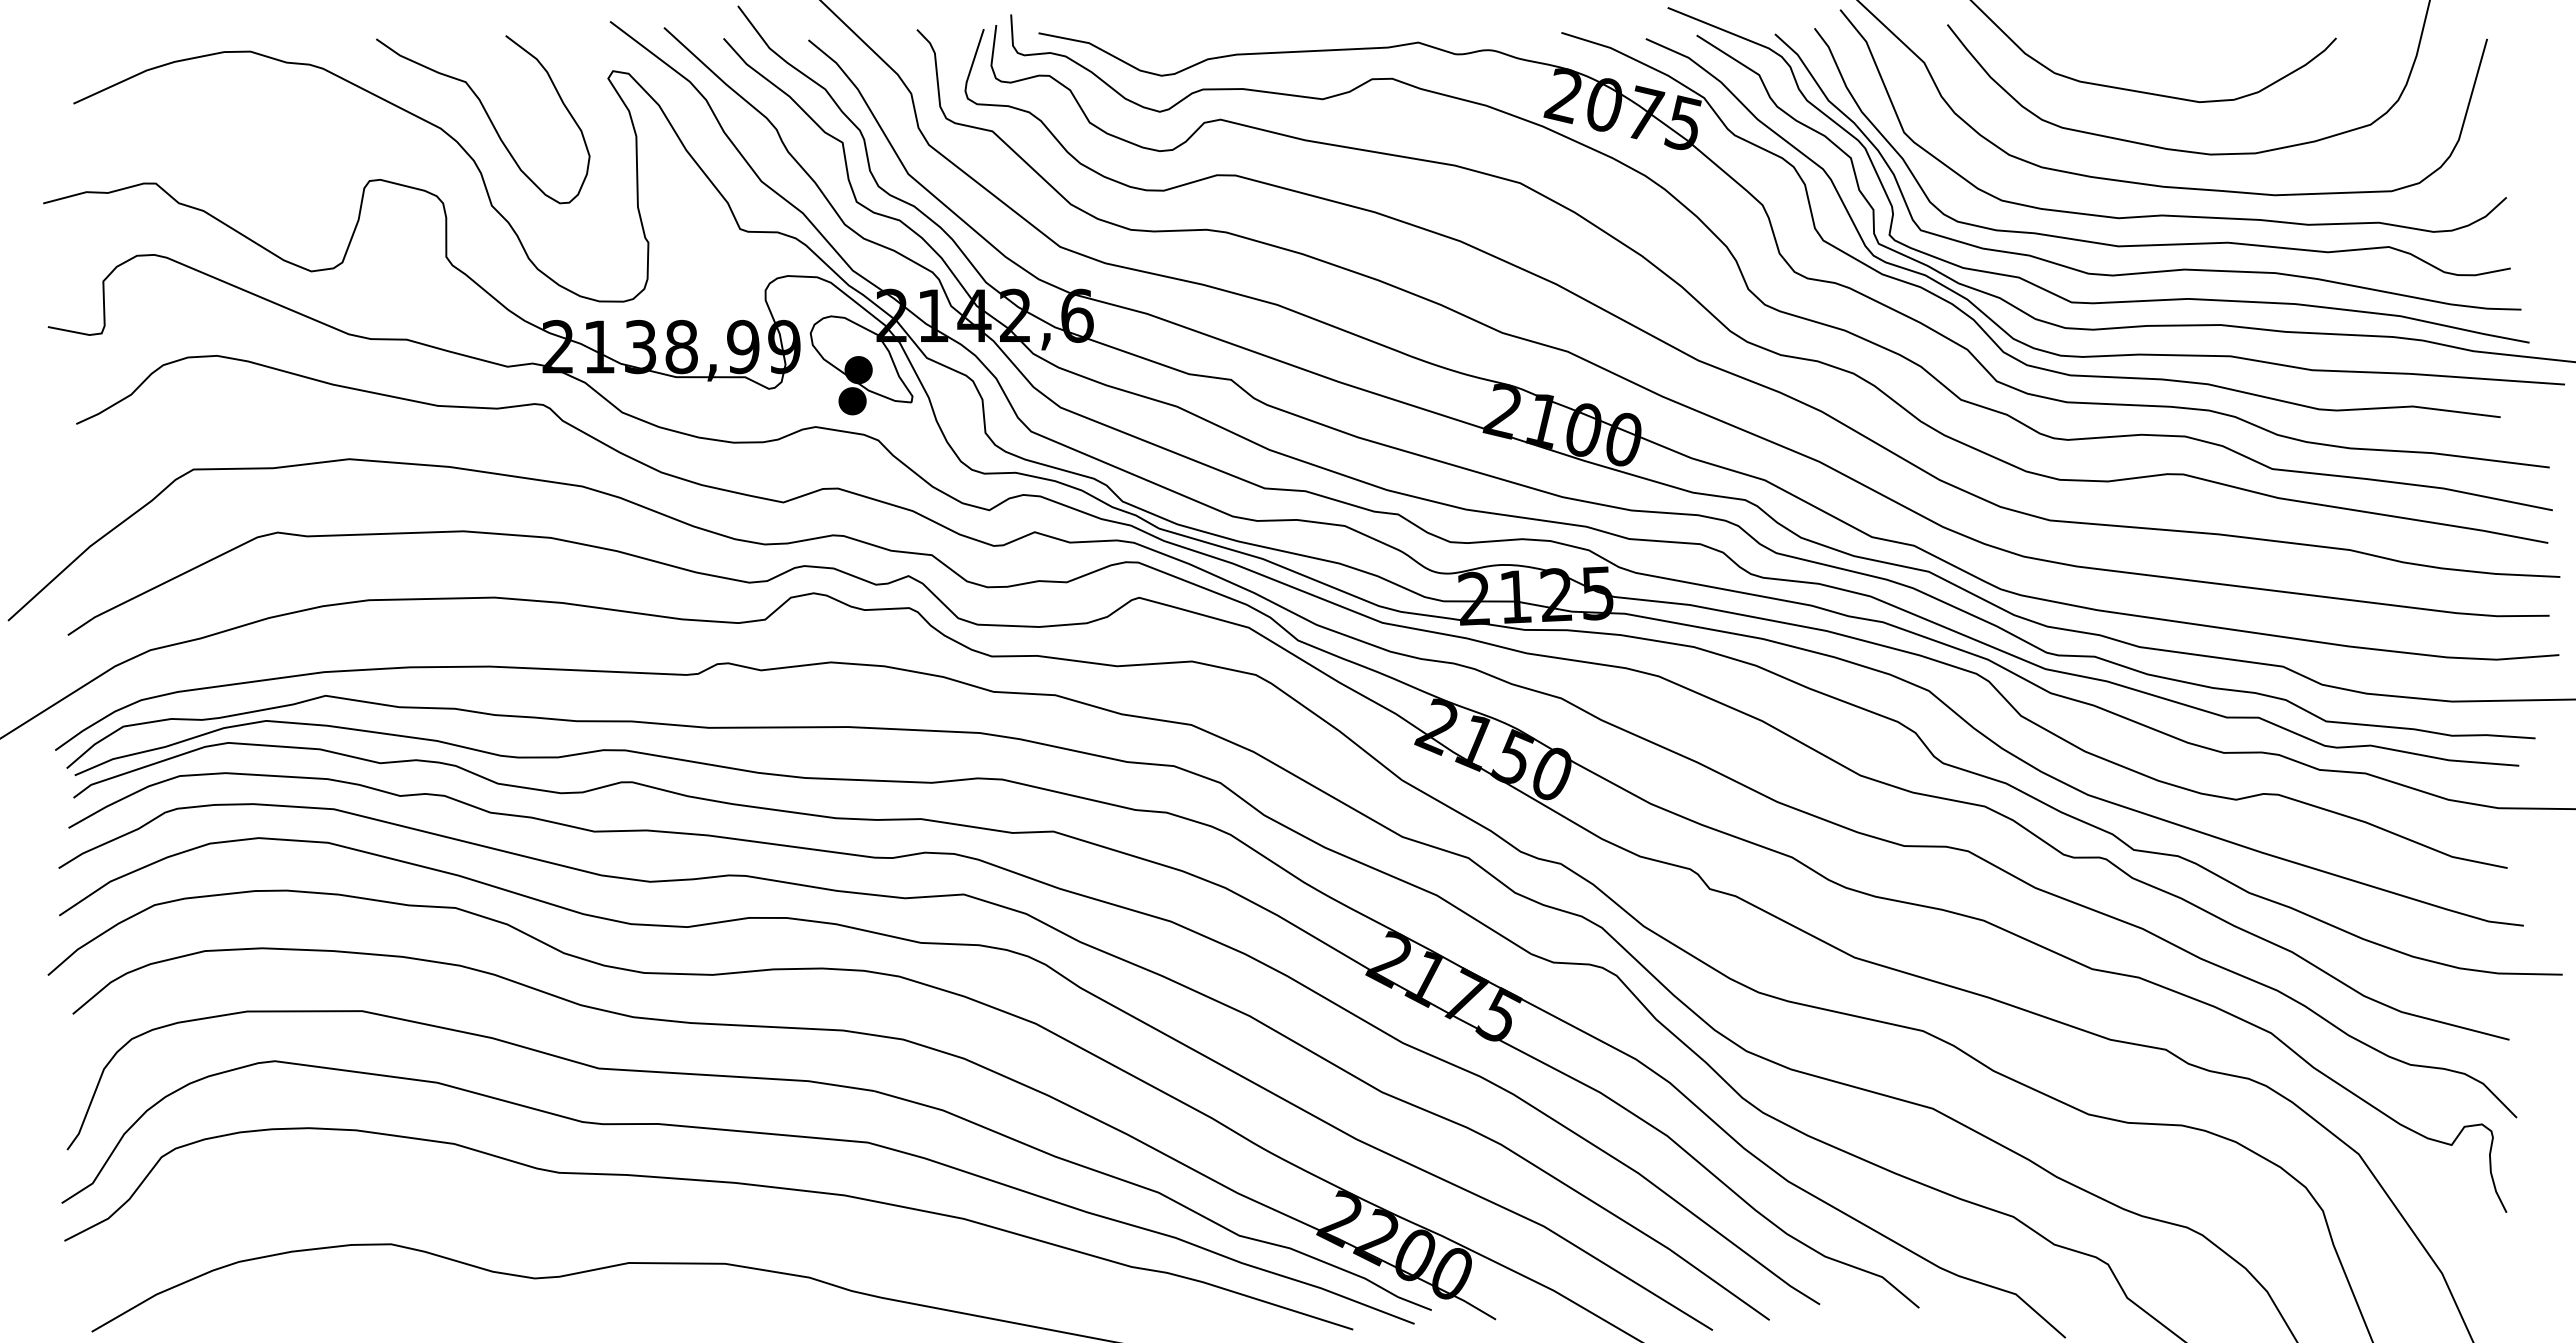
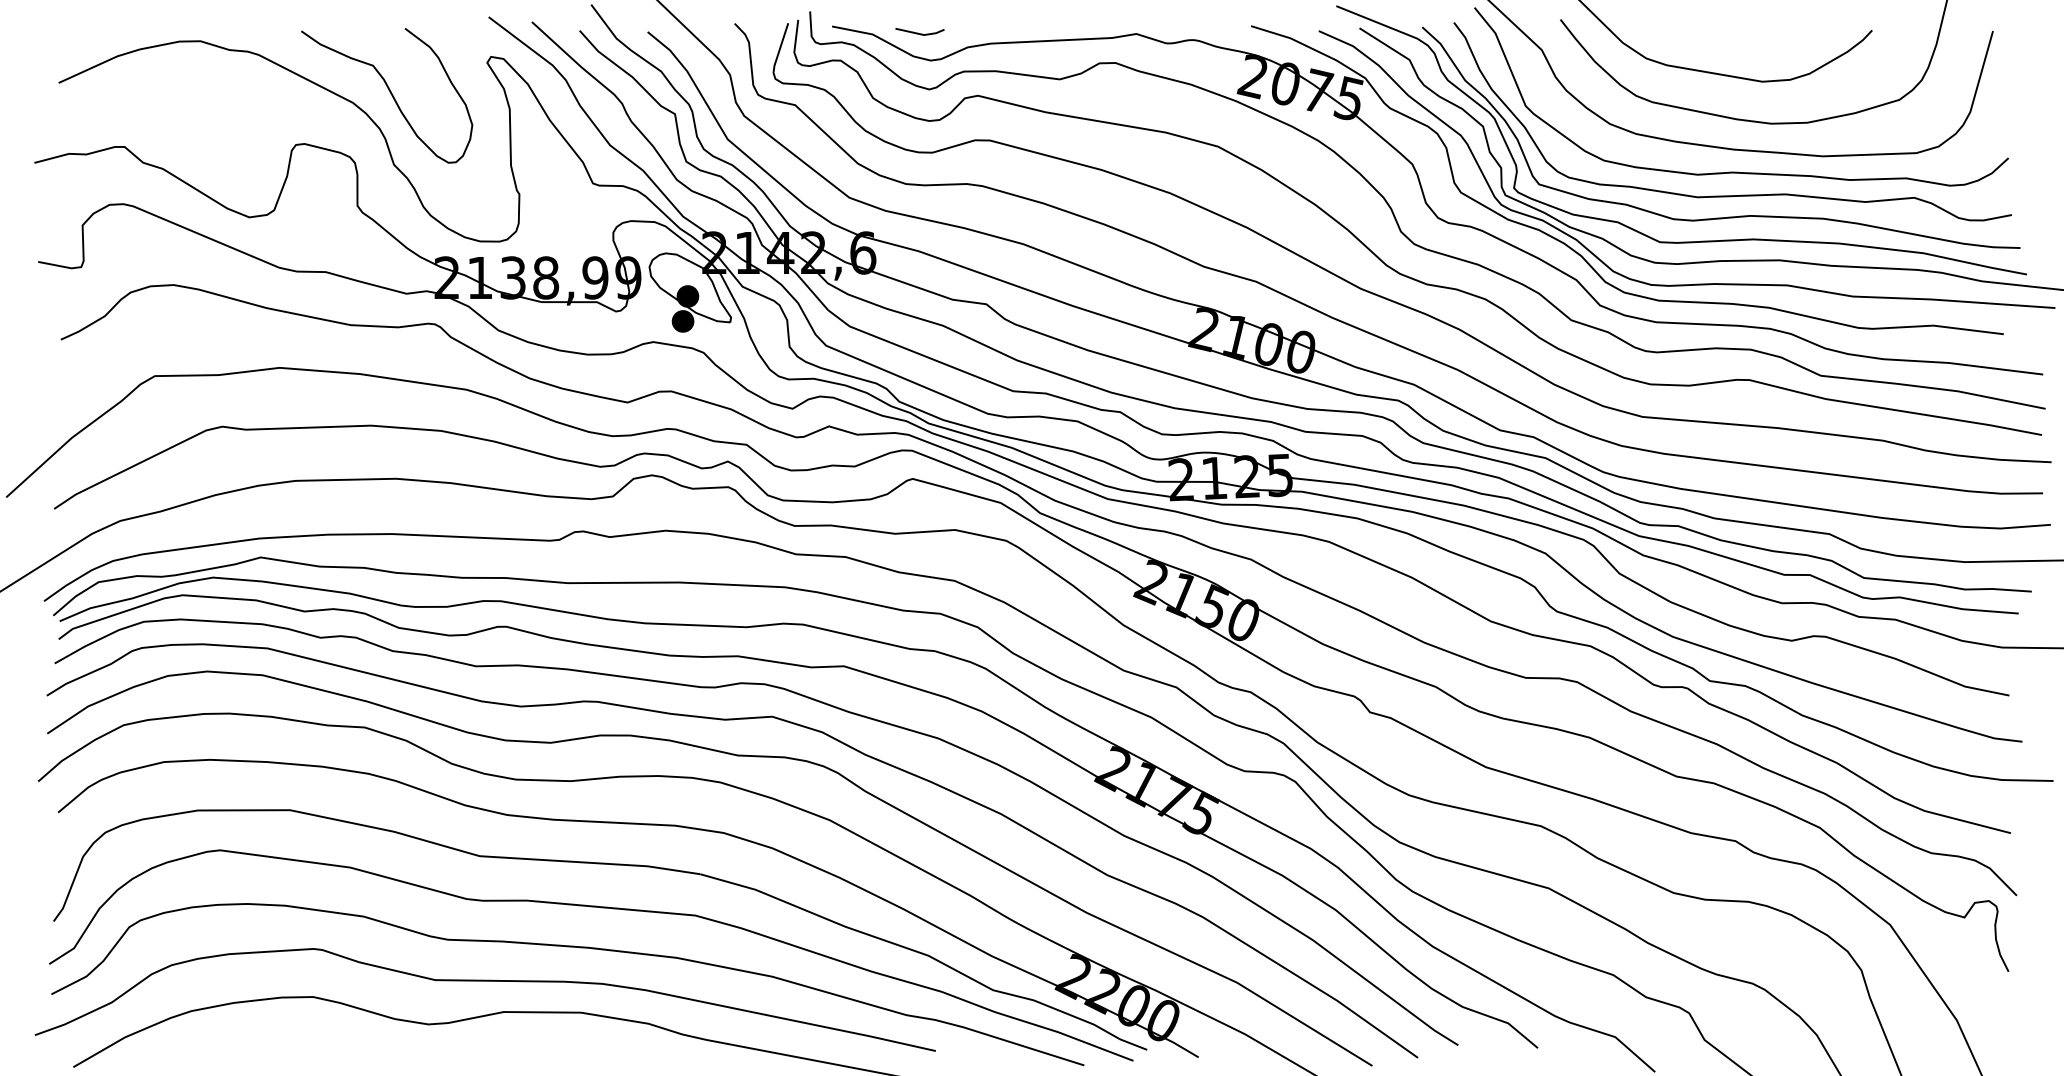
line: (1147, 41) -> (919, 33), added
curve: (605, 1224) -> (485, 981), added

